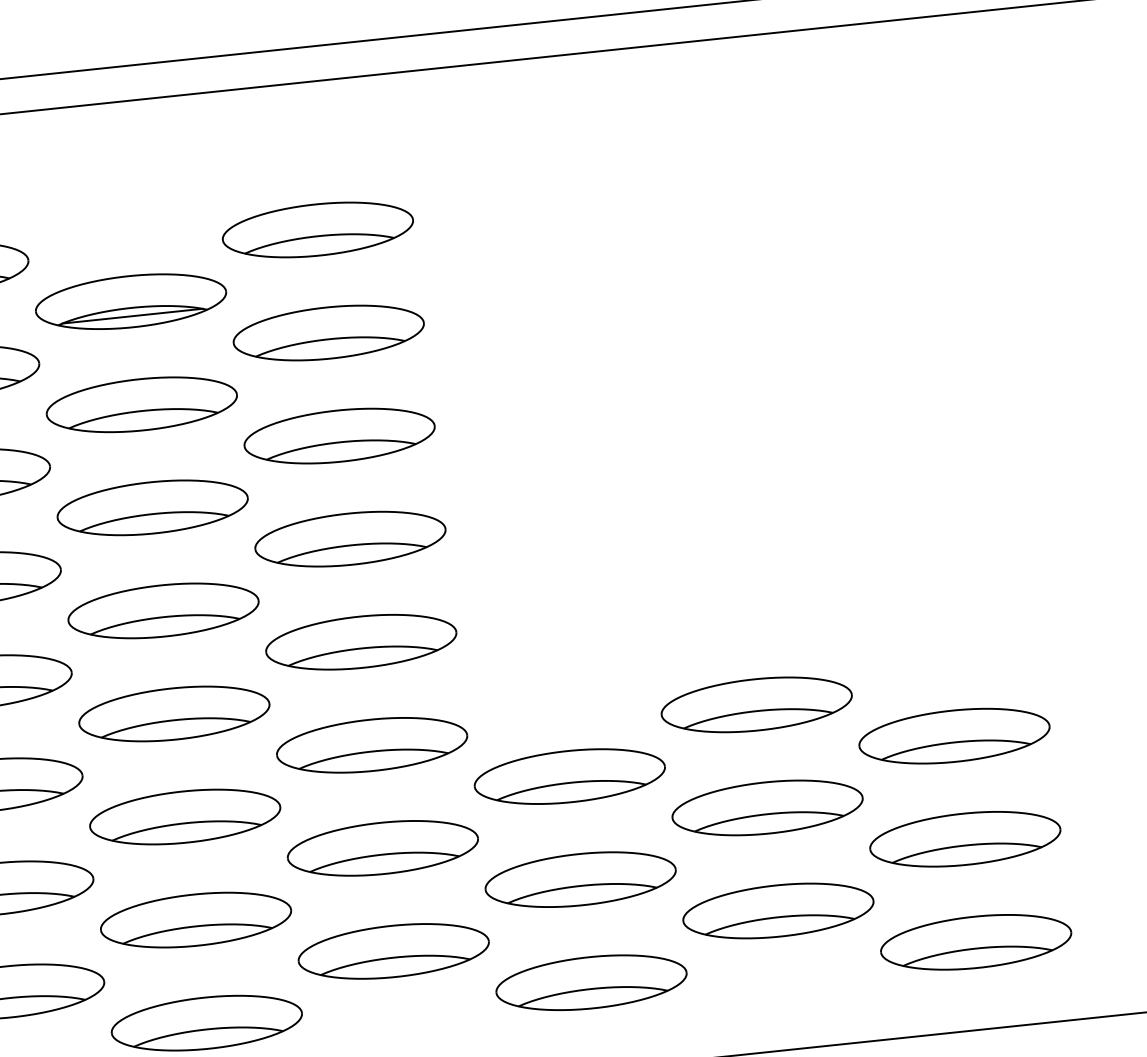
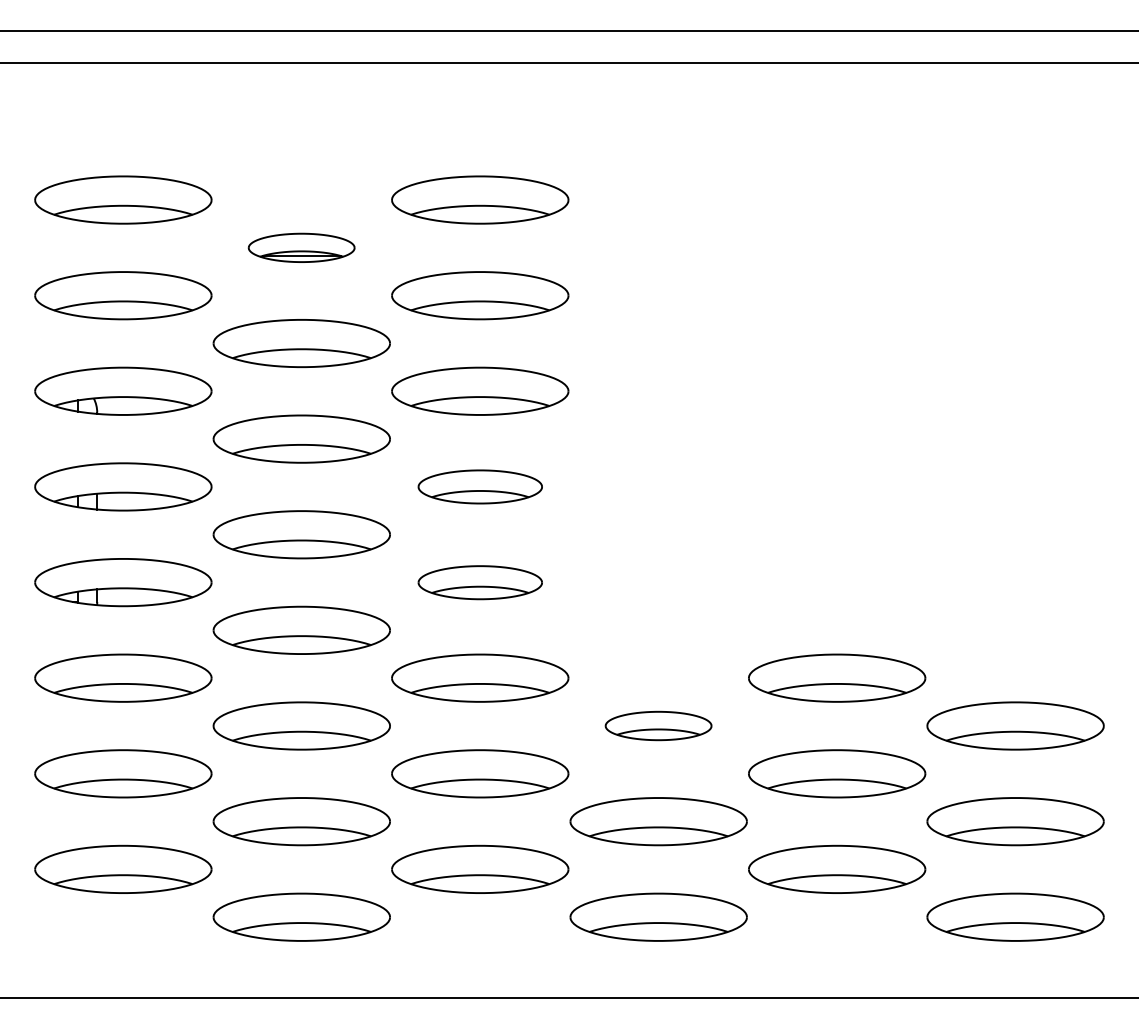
part: (130, 301) -> (301, 247), size x0.6
part: (350, 538) -> (480, 486), size x0.7
part: (361, 642) -> (480, 582), size x0.7
part: (569, 776) -> (658, 725), size x0.6

